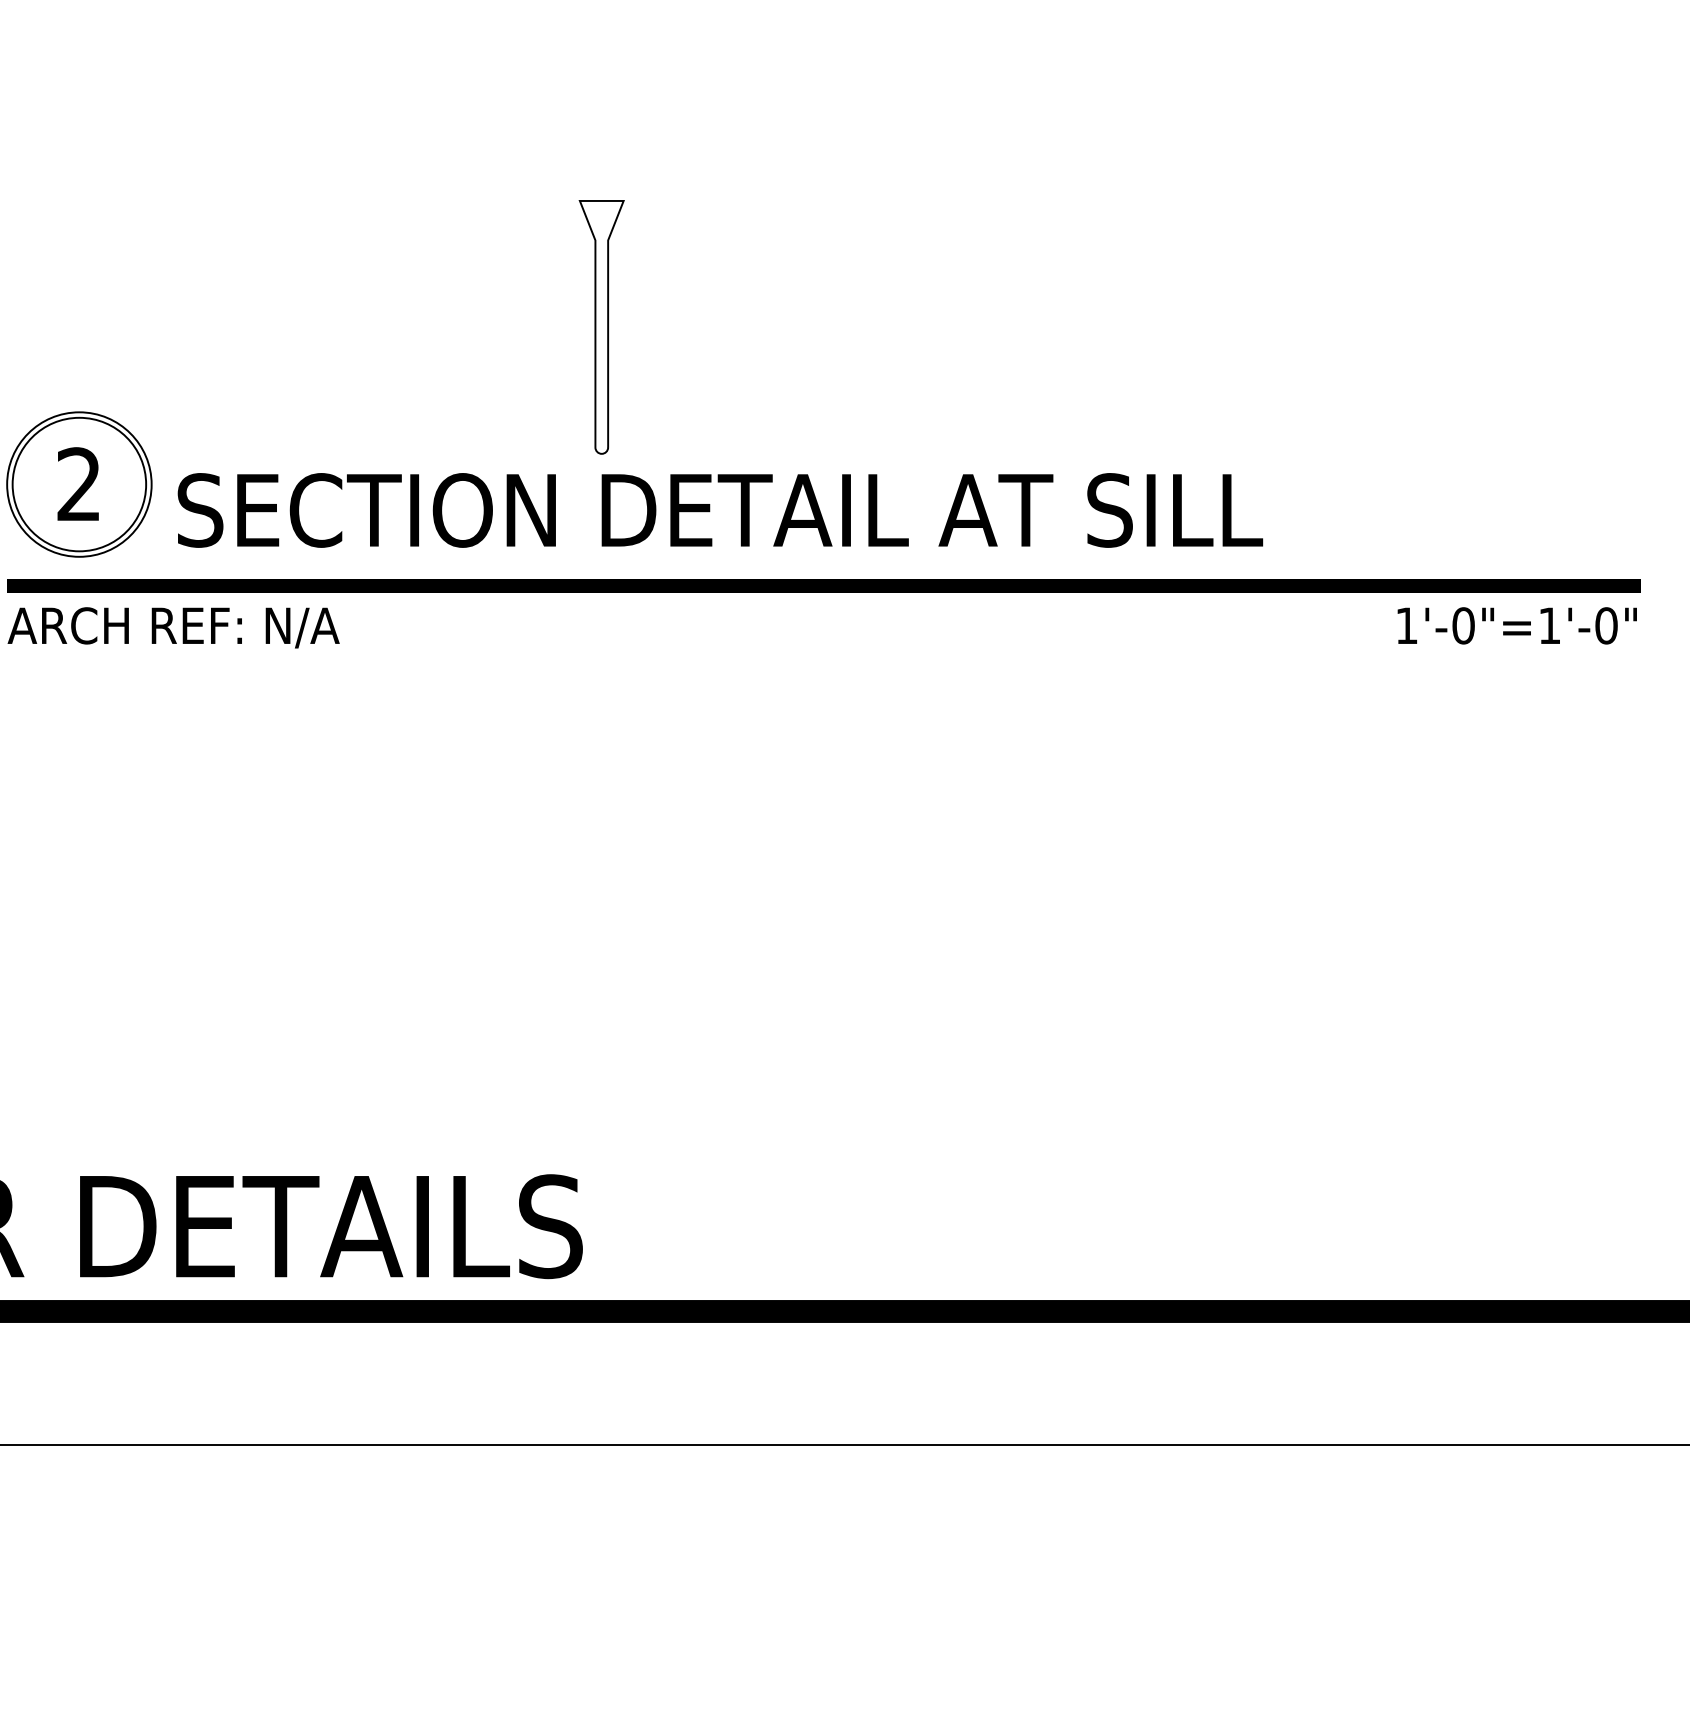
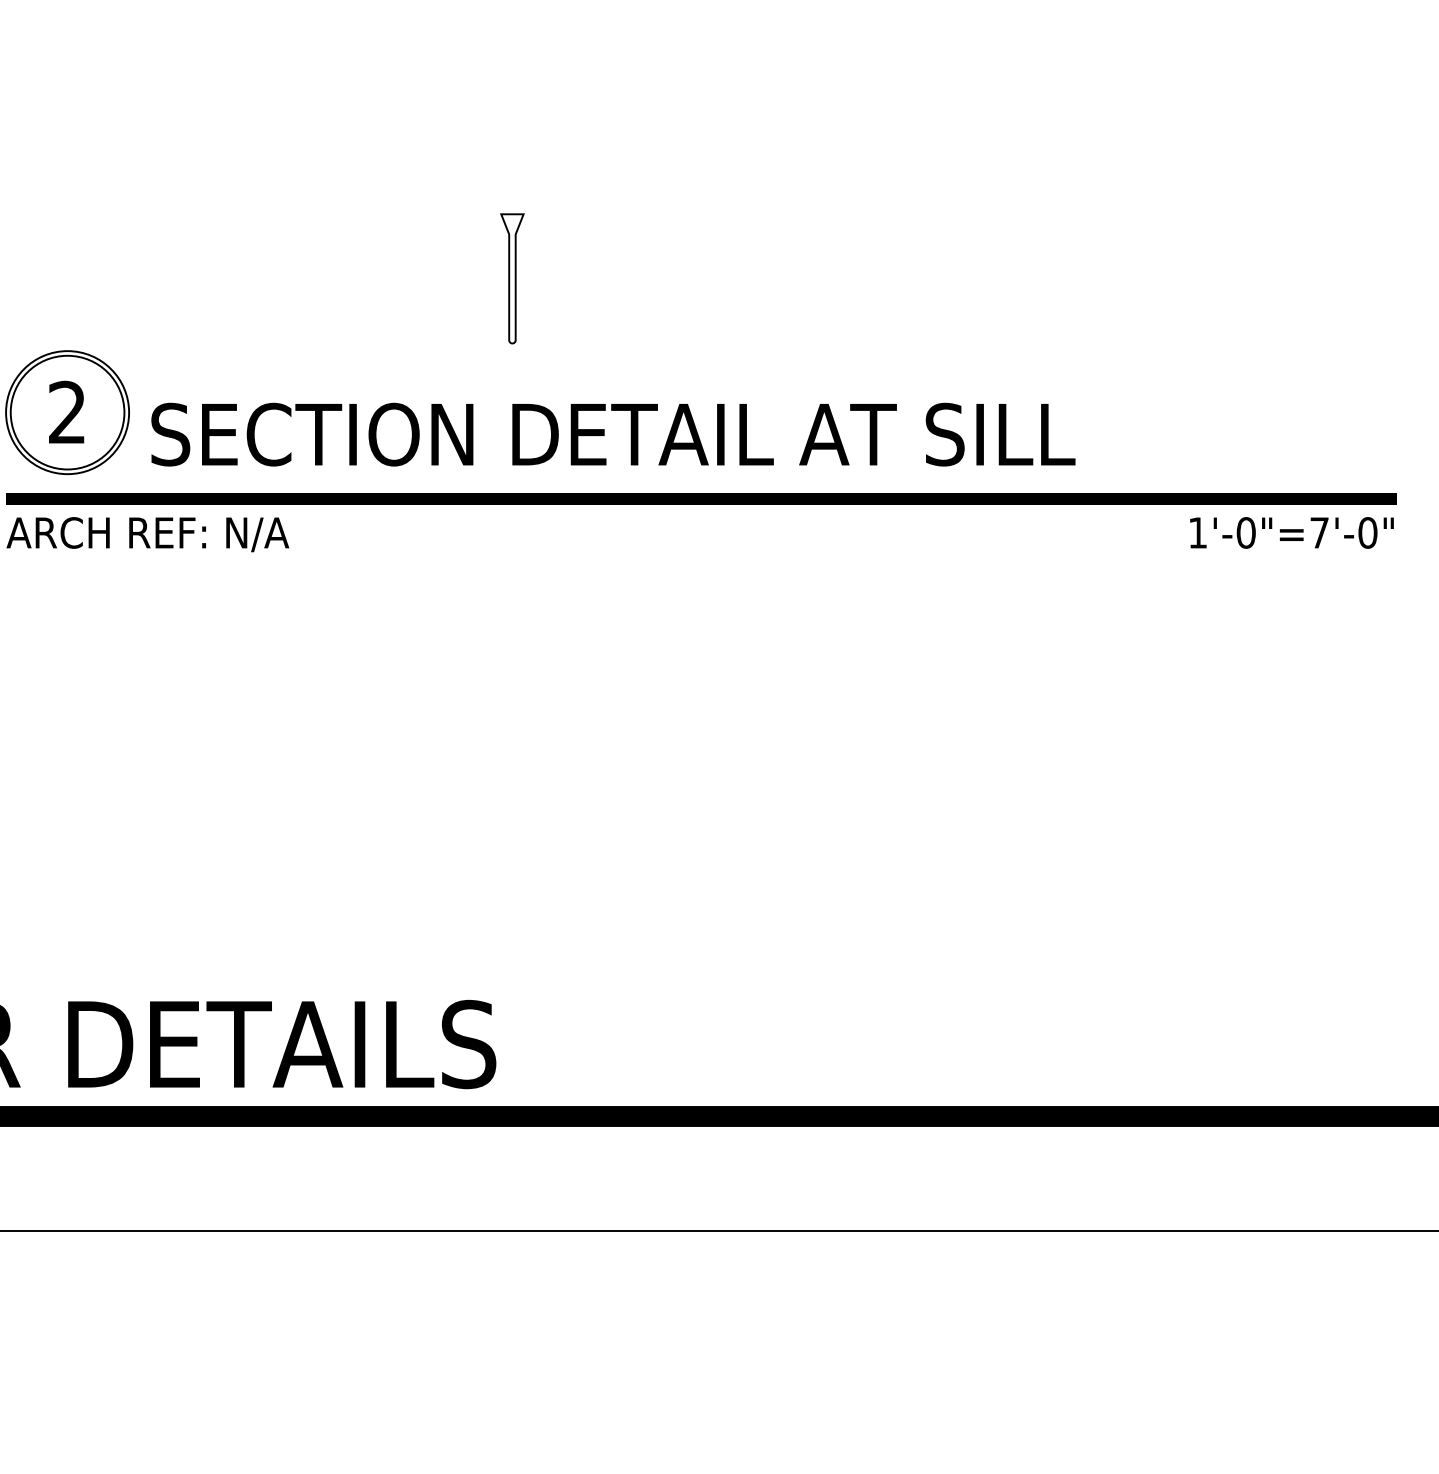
part: (601, 327) -> (512, 278), size x0.6
text: (1549, 625) -> (1319, 532), 1'-0"=1'-0" -> 1'-0"=7'-0"

